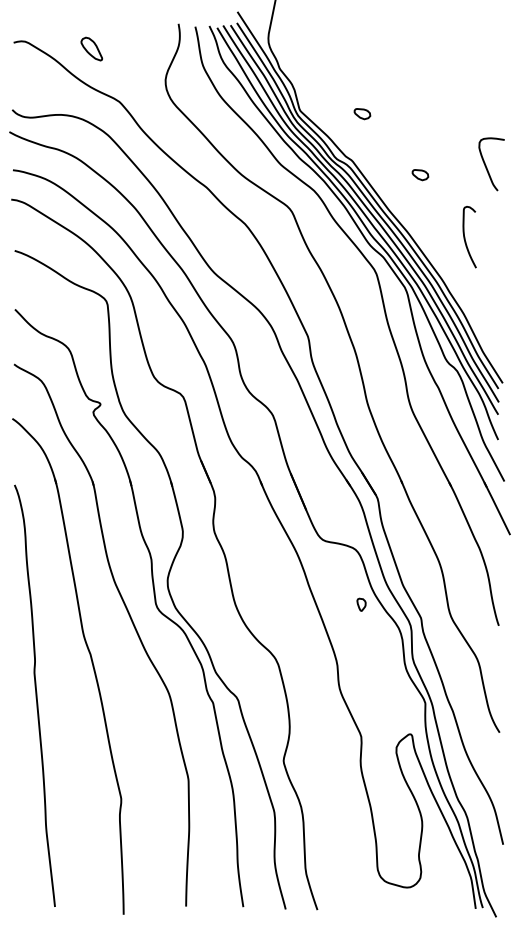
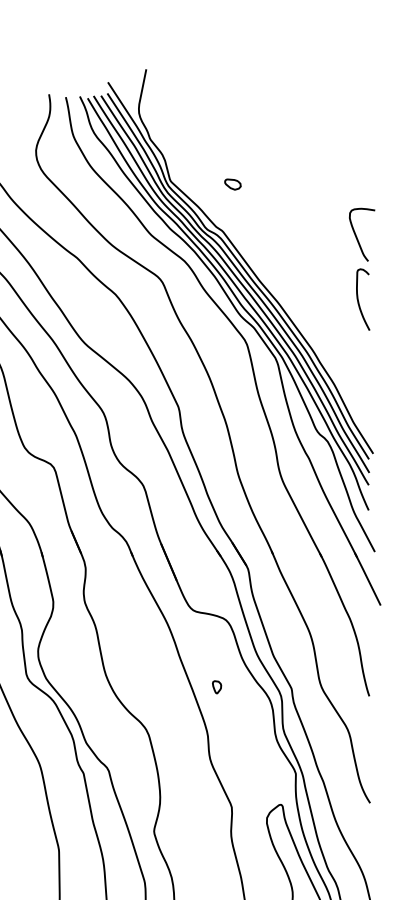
part: (420, 175) -> (290, 245), removed
curve: (465, 237) -> (358, 299), moved
part: (361, 604) -> (216, 686), moved

